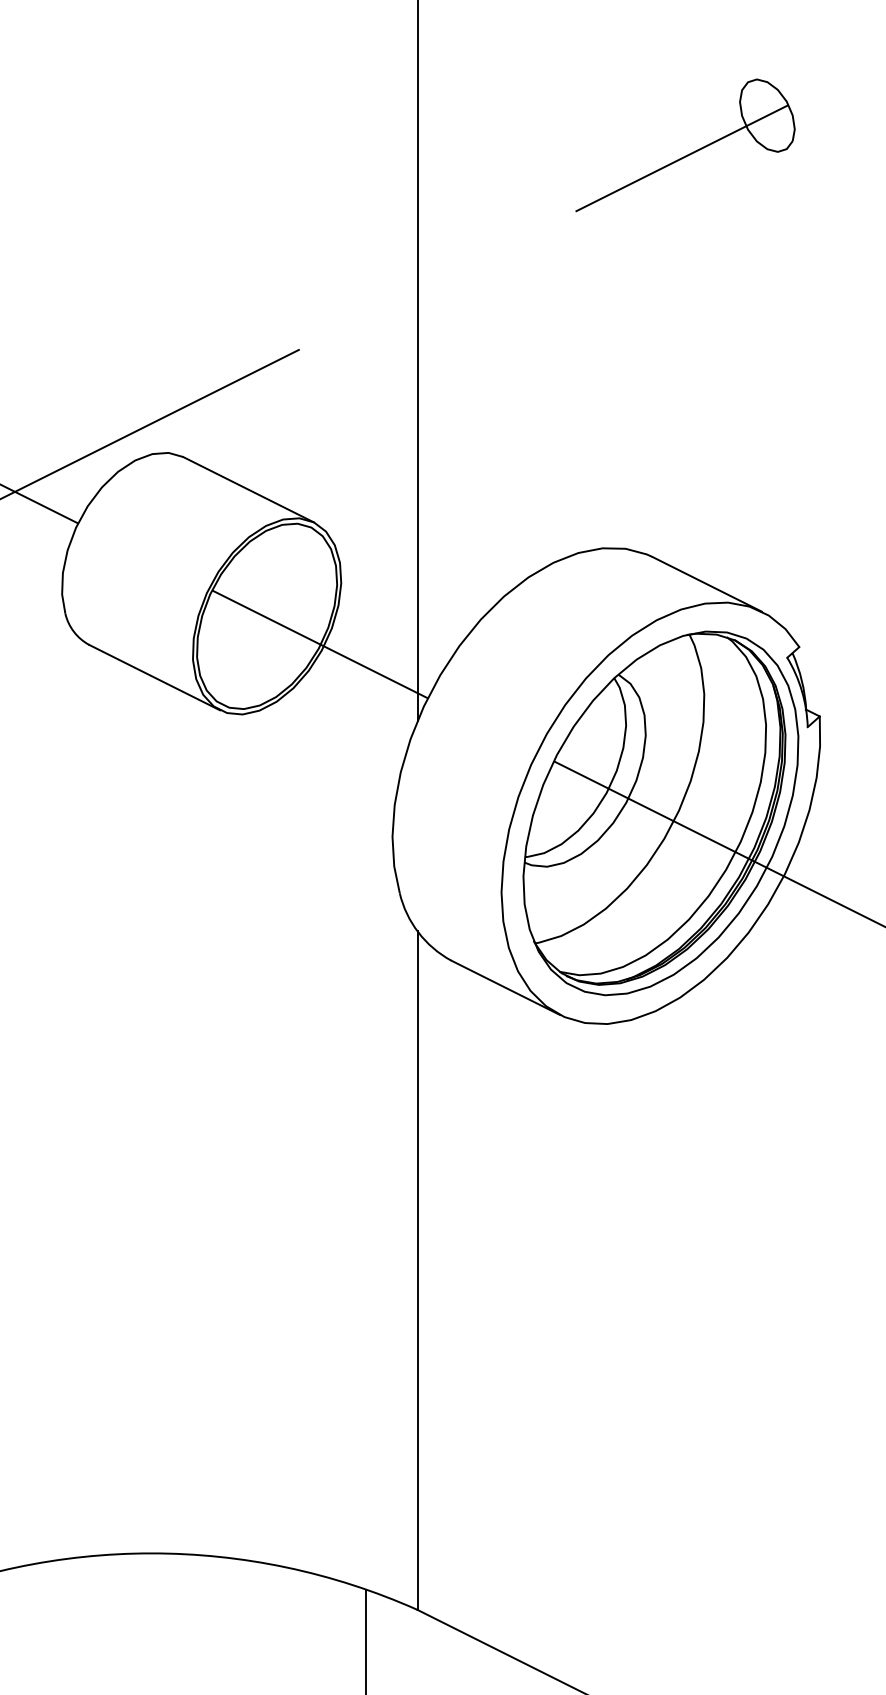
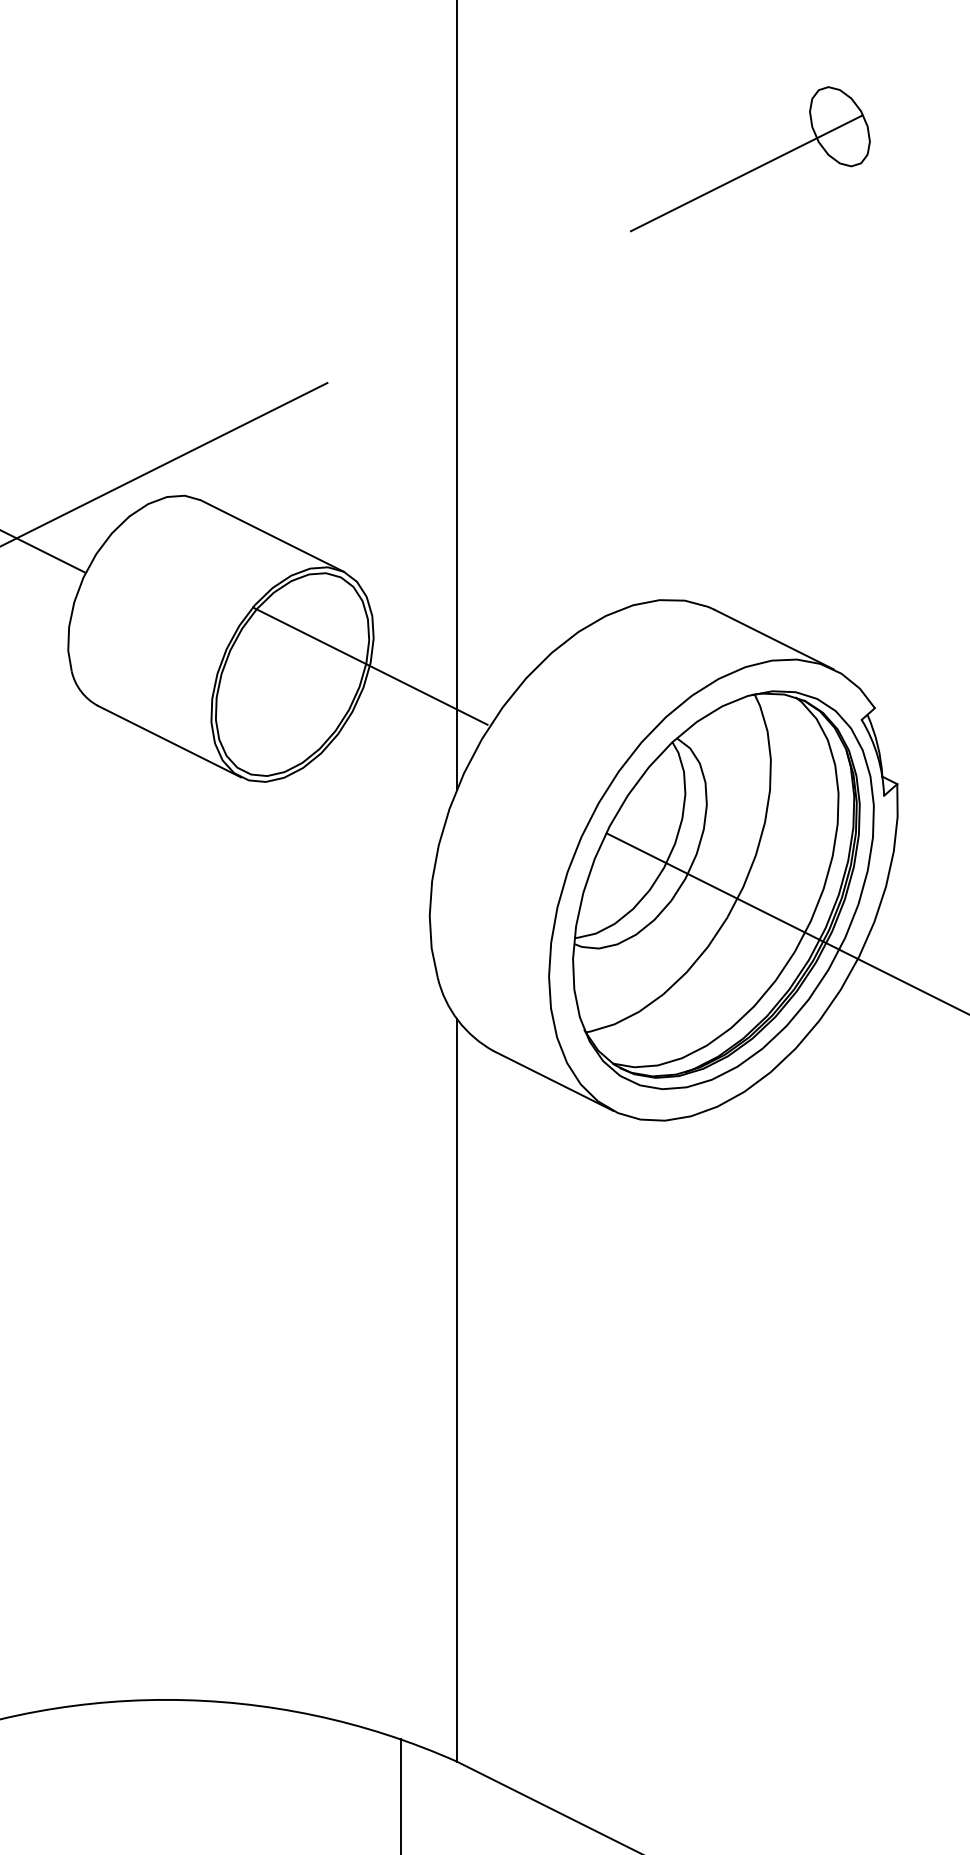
line: (320, 644) -> (370, 666), moved

